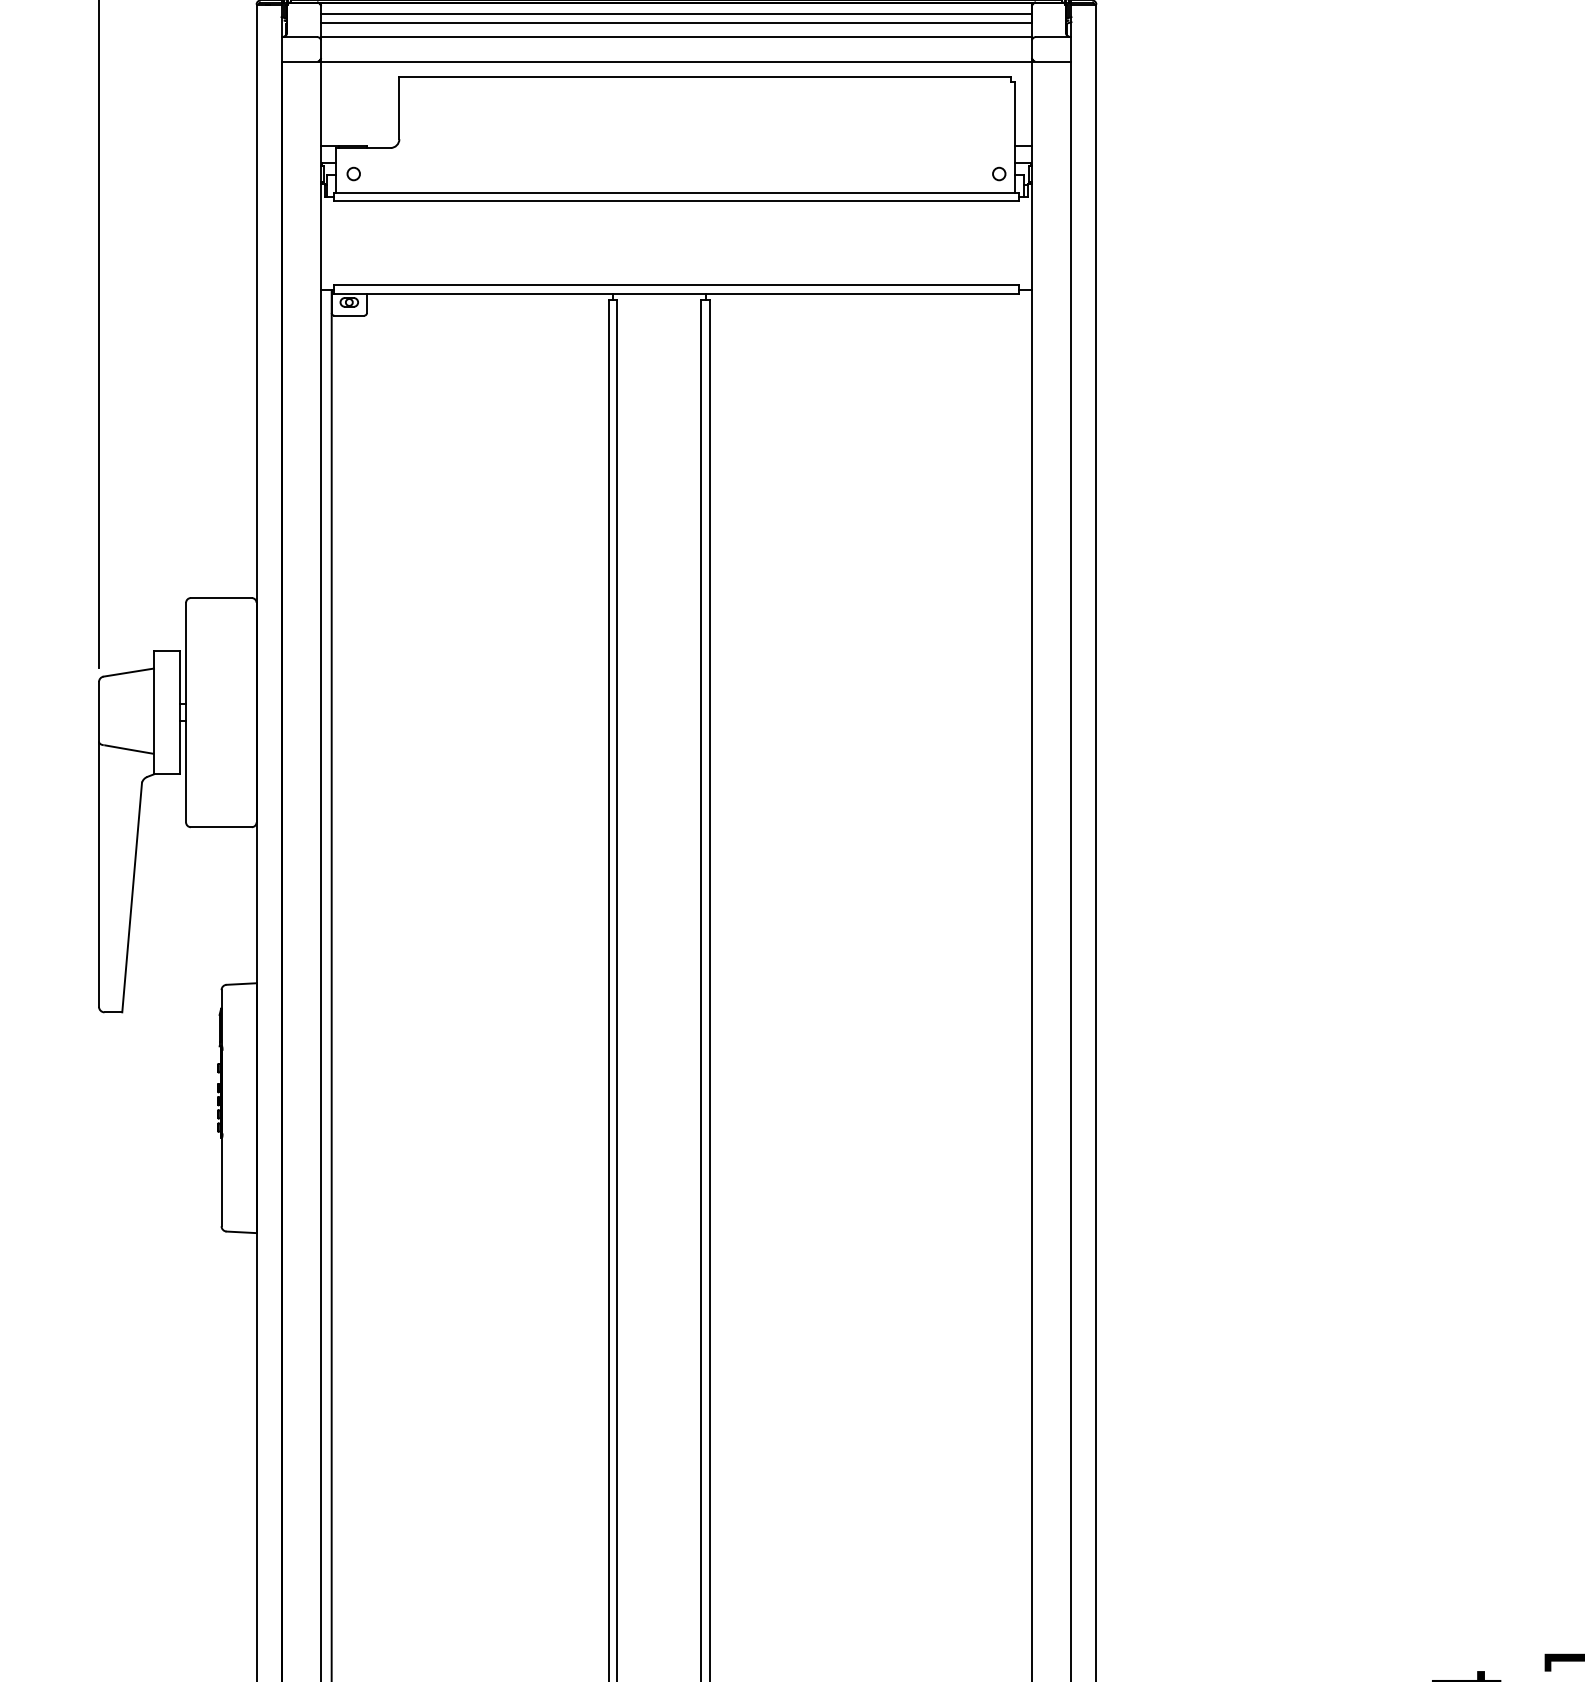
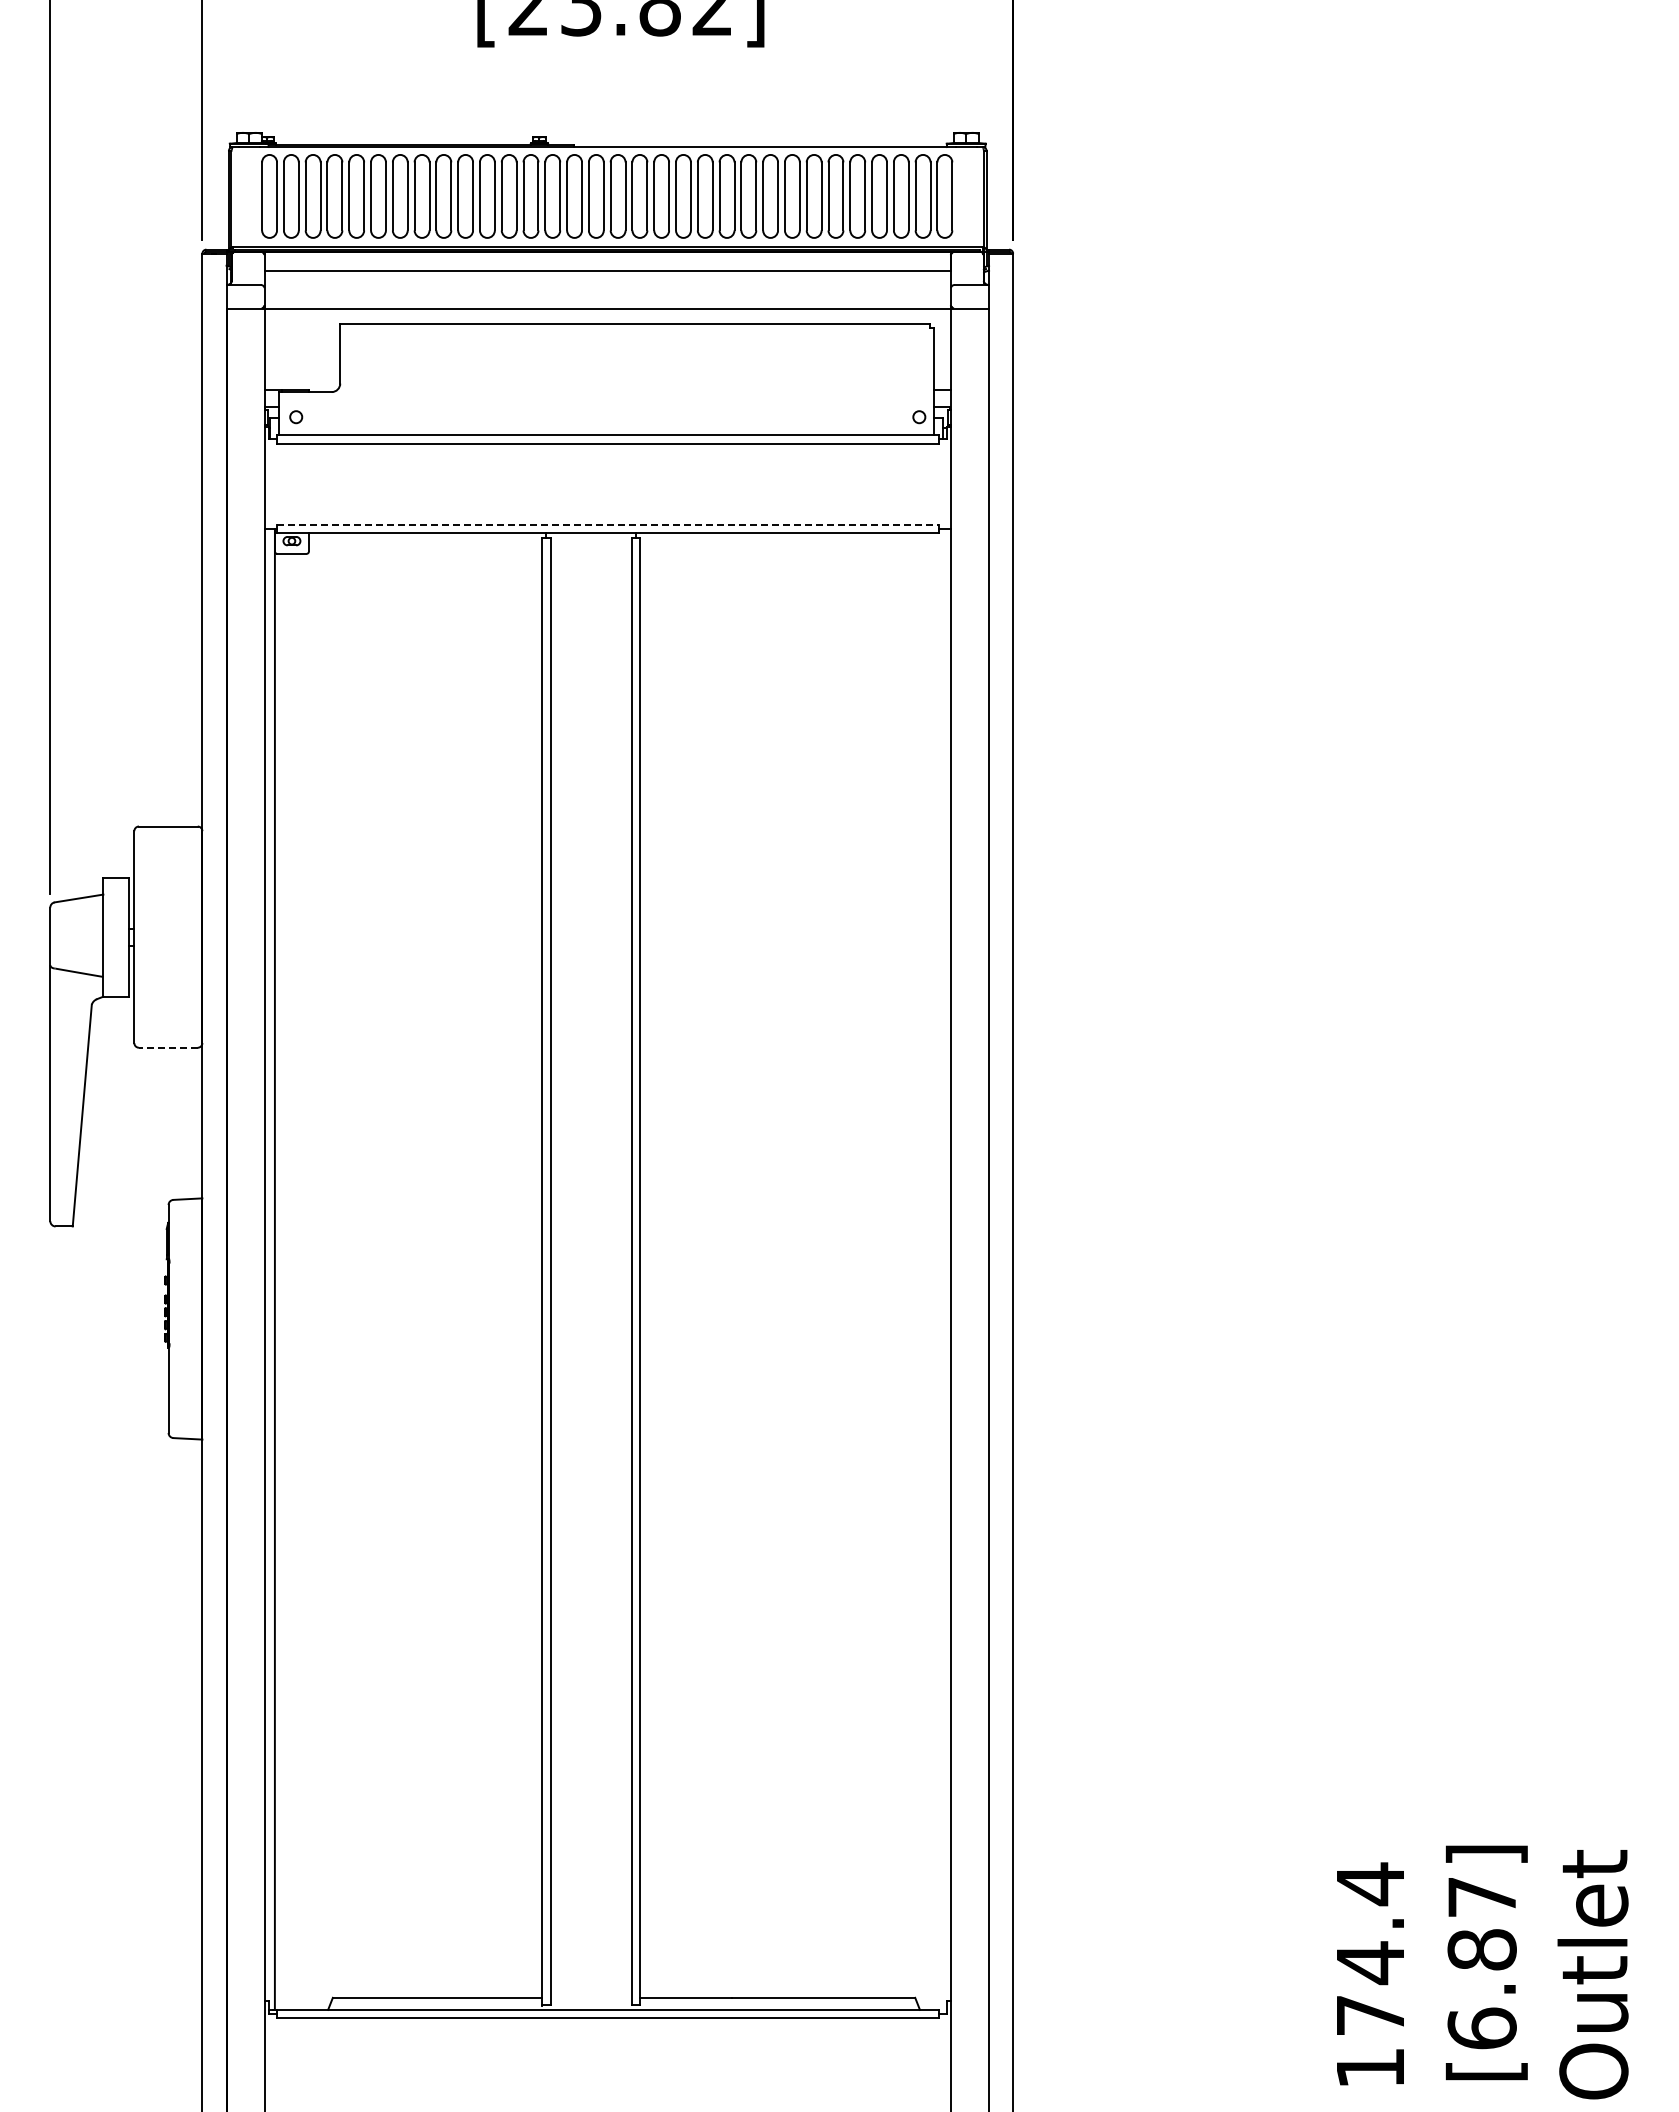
line: (676, 13) -> (607, 262), removed
line: (676, 36) -> (607, 284), removed
line: (676, 285) -> (607, 524), solid -> dashed
line: (220, 826) -> (167, 1047), solid -> dashed

